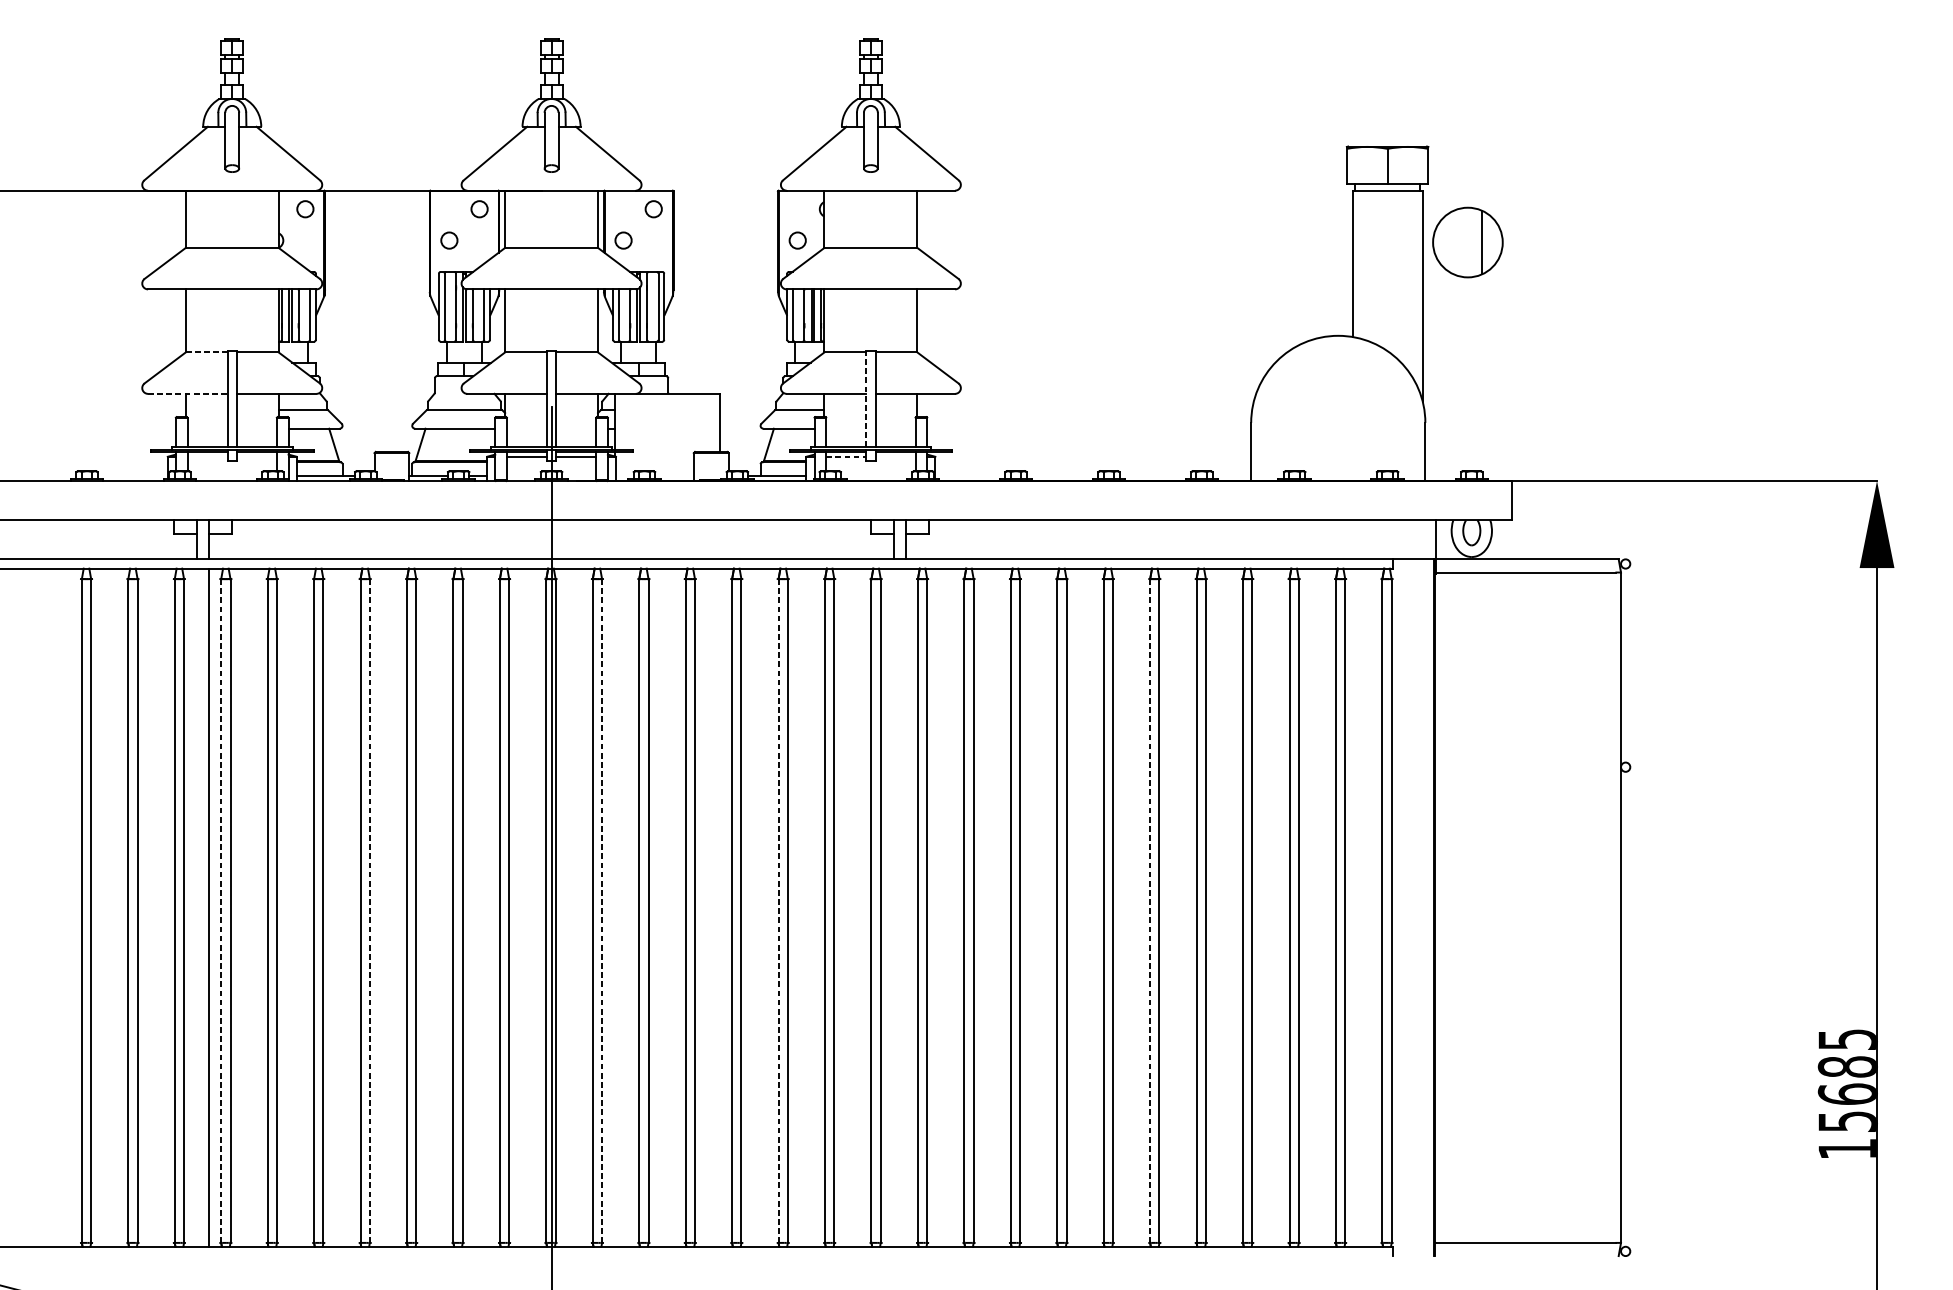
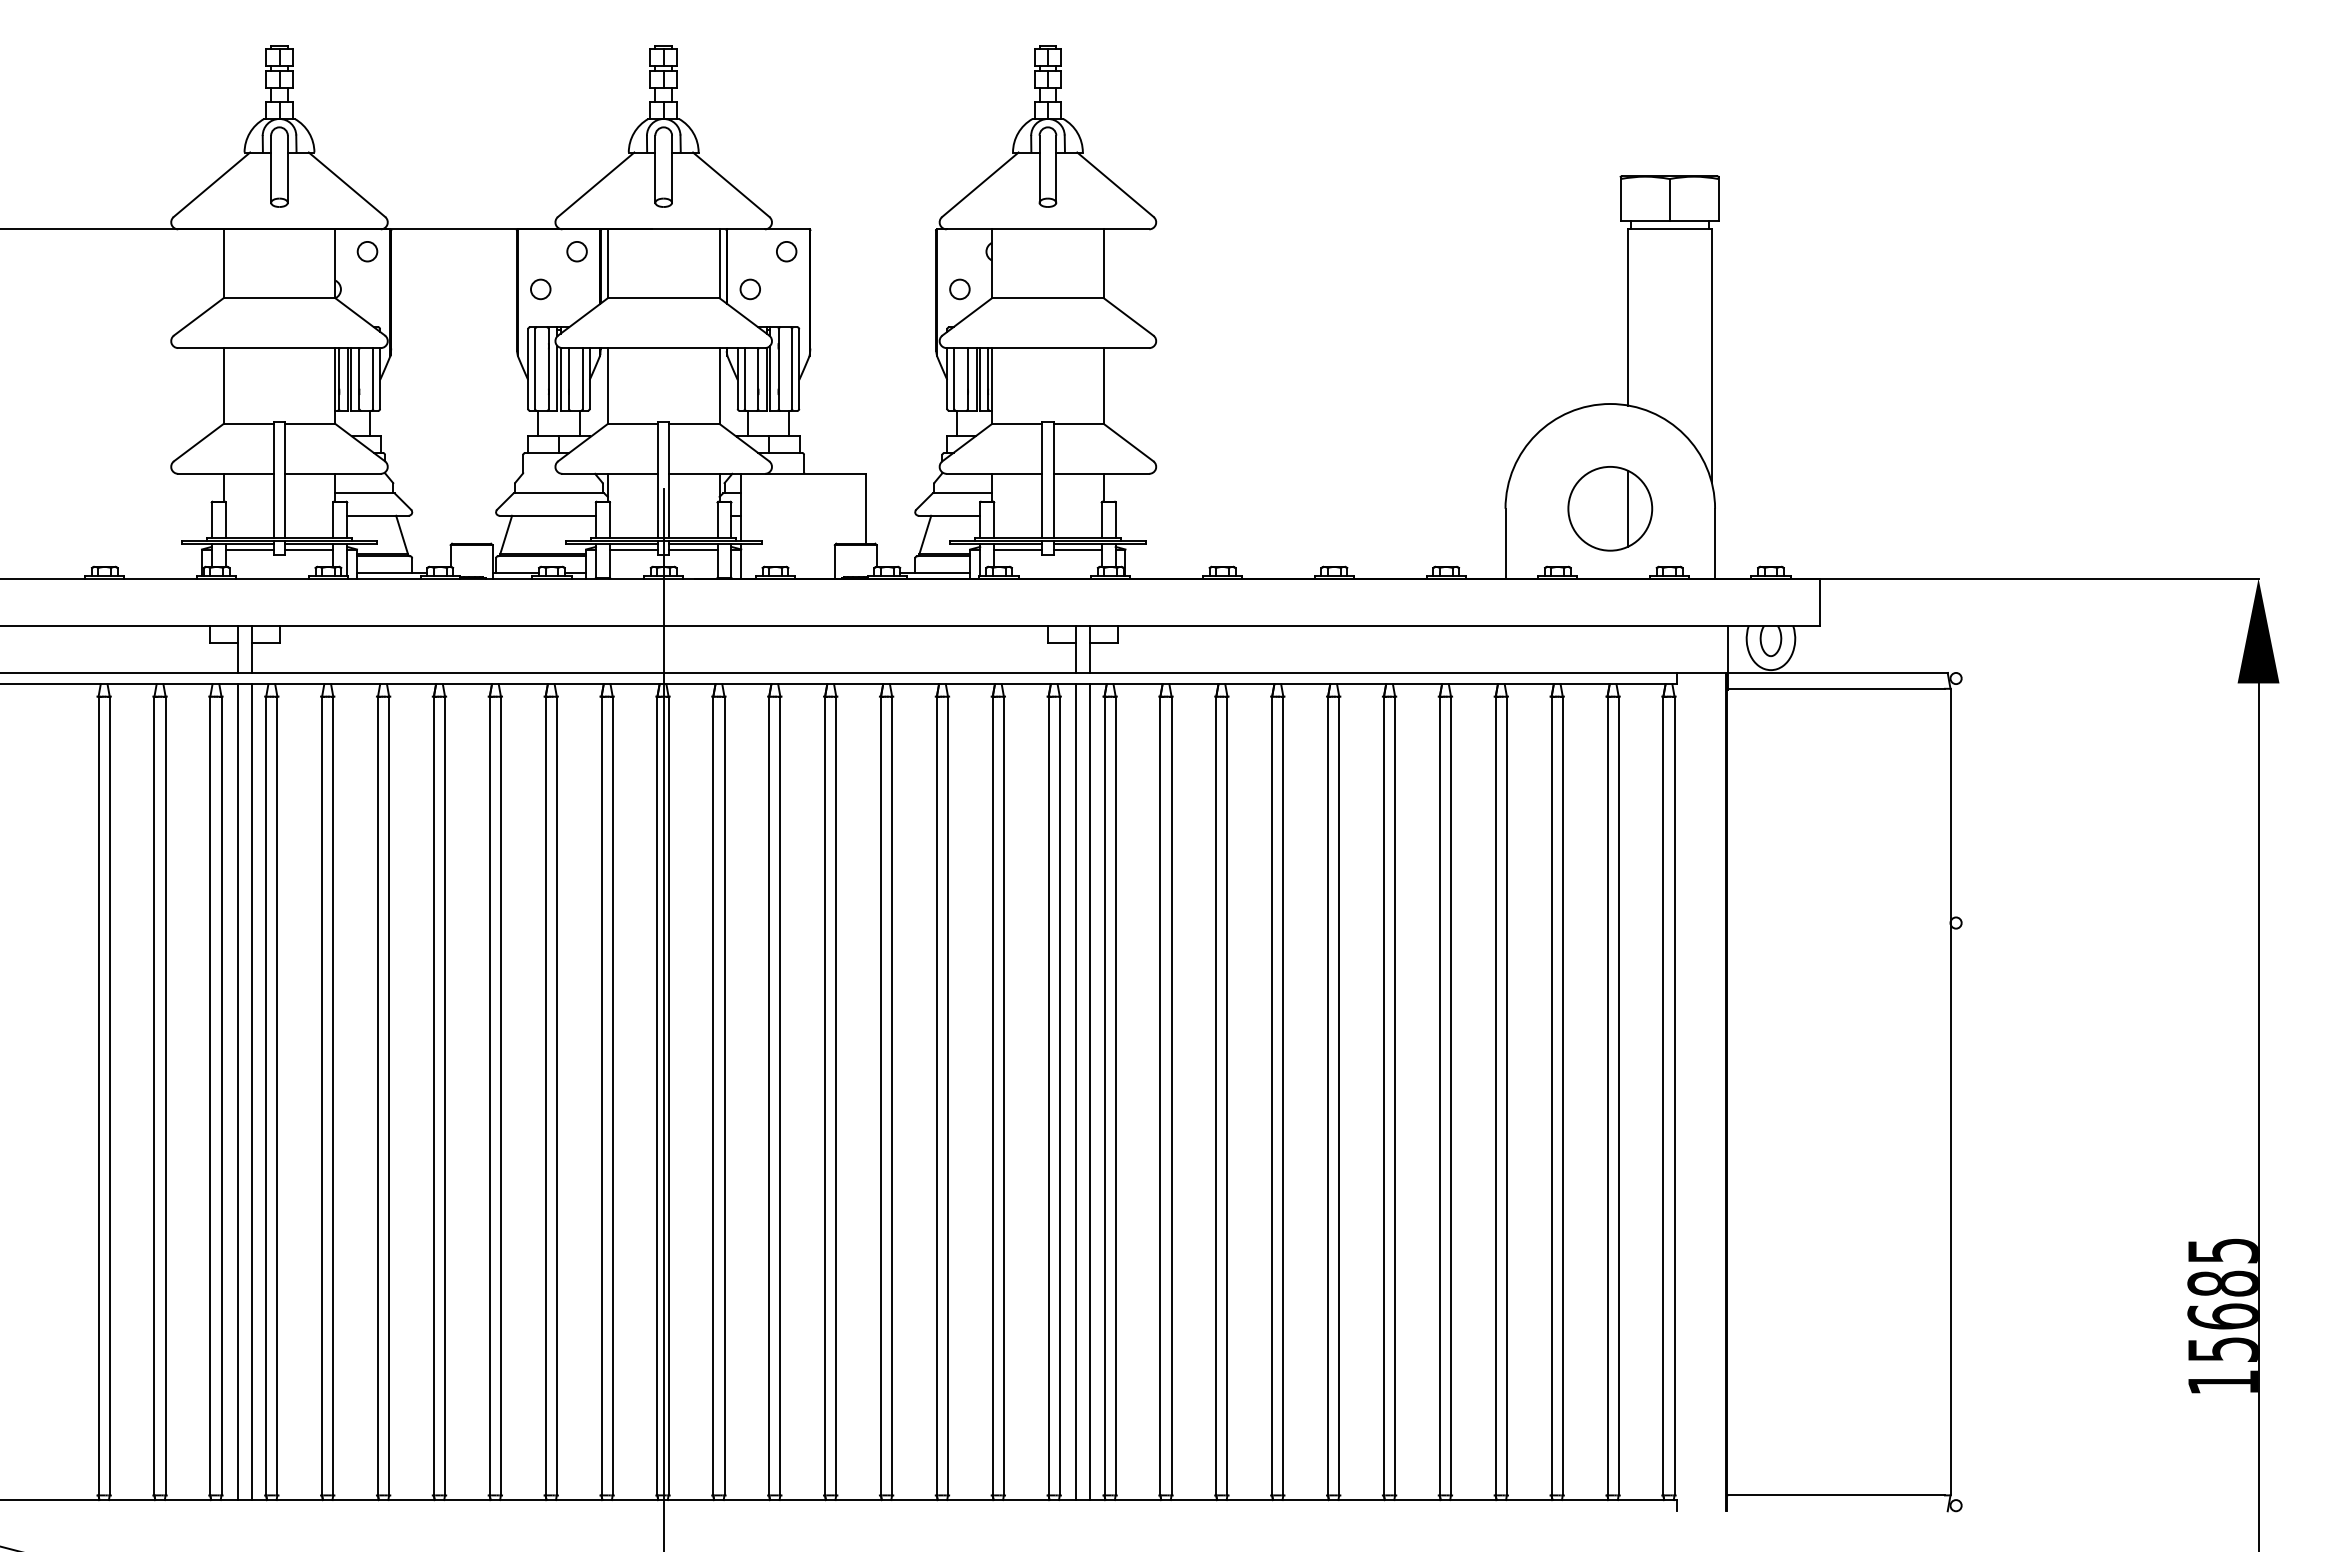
part: (1468, 242) -> (1610, 508), moved
line: (207, 352) -> (249, 423), dashed -> solid
line: (188, 393) -> (226, 473), dashed -> solid
line: (866, 399) -> (1042, 480), dashed -> solid
line: (207, 456) -> (249, 549), added
line: (257, 456) -> (309, 549), added
line: (846, 456) -> (1018, 549), dashed -> solid
line: (895, 456) -> (1077, 549), added
line: (197, 908) -> (237, 1092), added
line: (893, 908) -> (1075, 1092), added
line: (905, 908) -> (1089, 1092), added
line: (221, 911) -> (266, 1096), dashed -> solid
line: (370, 911) -> (445, 1096), dashed -> solid
line: (602, 911) -> (724, 1096), dashed -> solid
line: (778, 911) -> (936, 1096), dashed -> solid
line: (1149, 911) -> (1383, 1096), dashed -> solid

